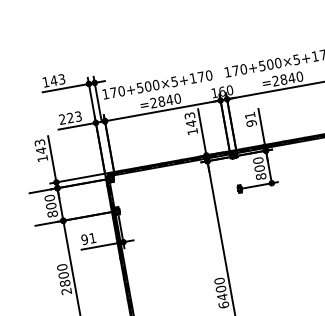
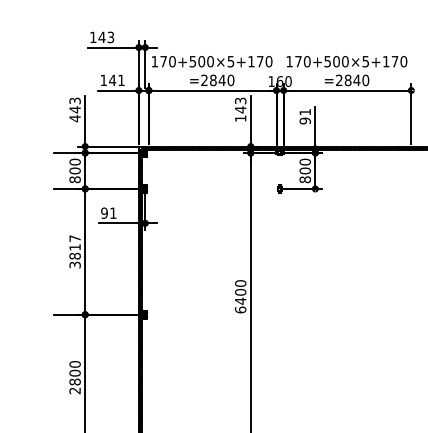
text: (70, 118) -> (112, 80), 223 -> 141
text: (42, 158) -> (74, 118), 143 -> 443
text: (63, 279) -> (74, 251), 2800 -> 3817

